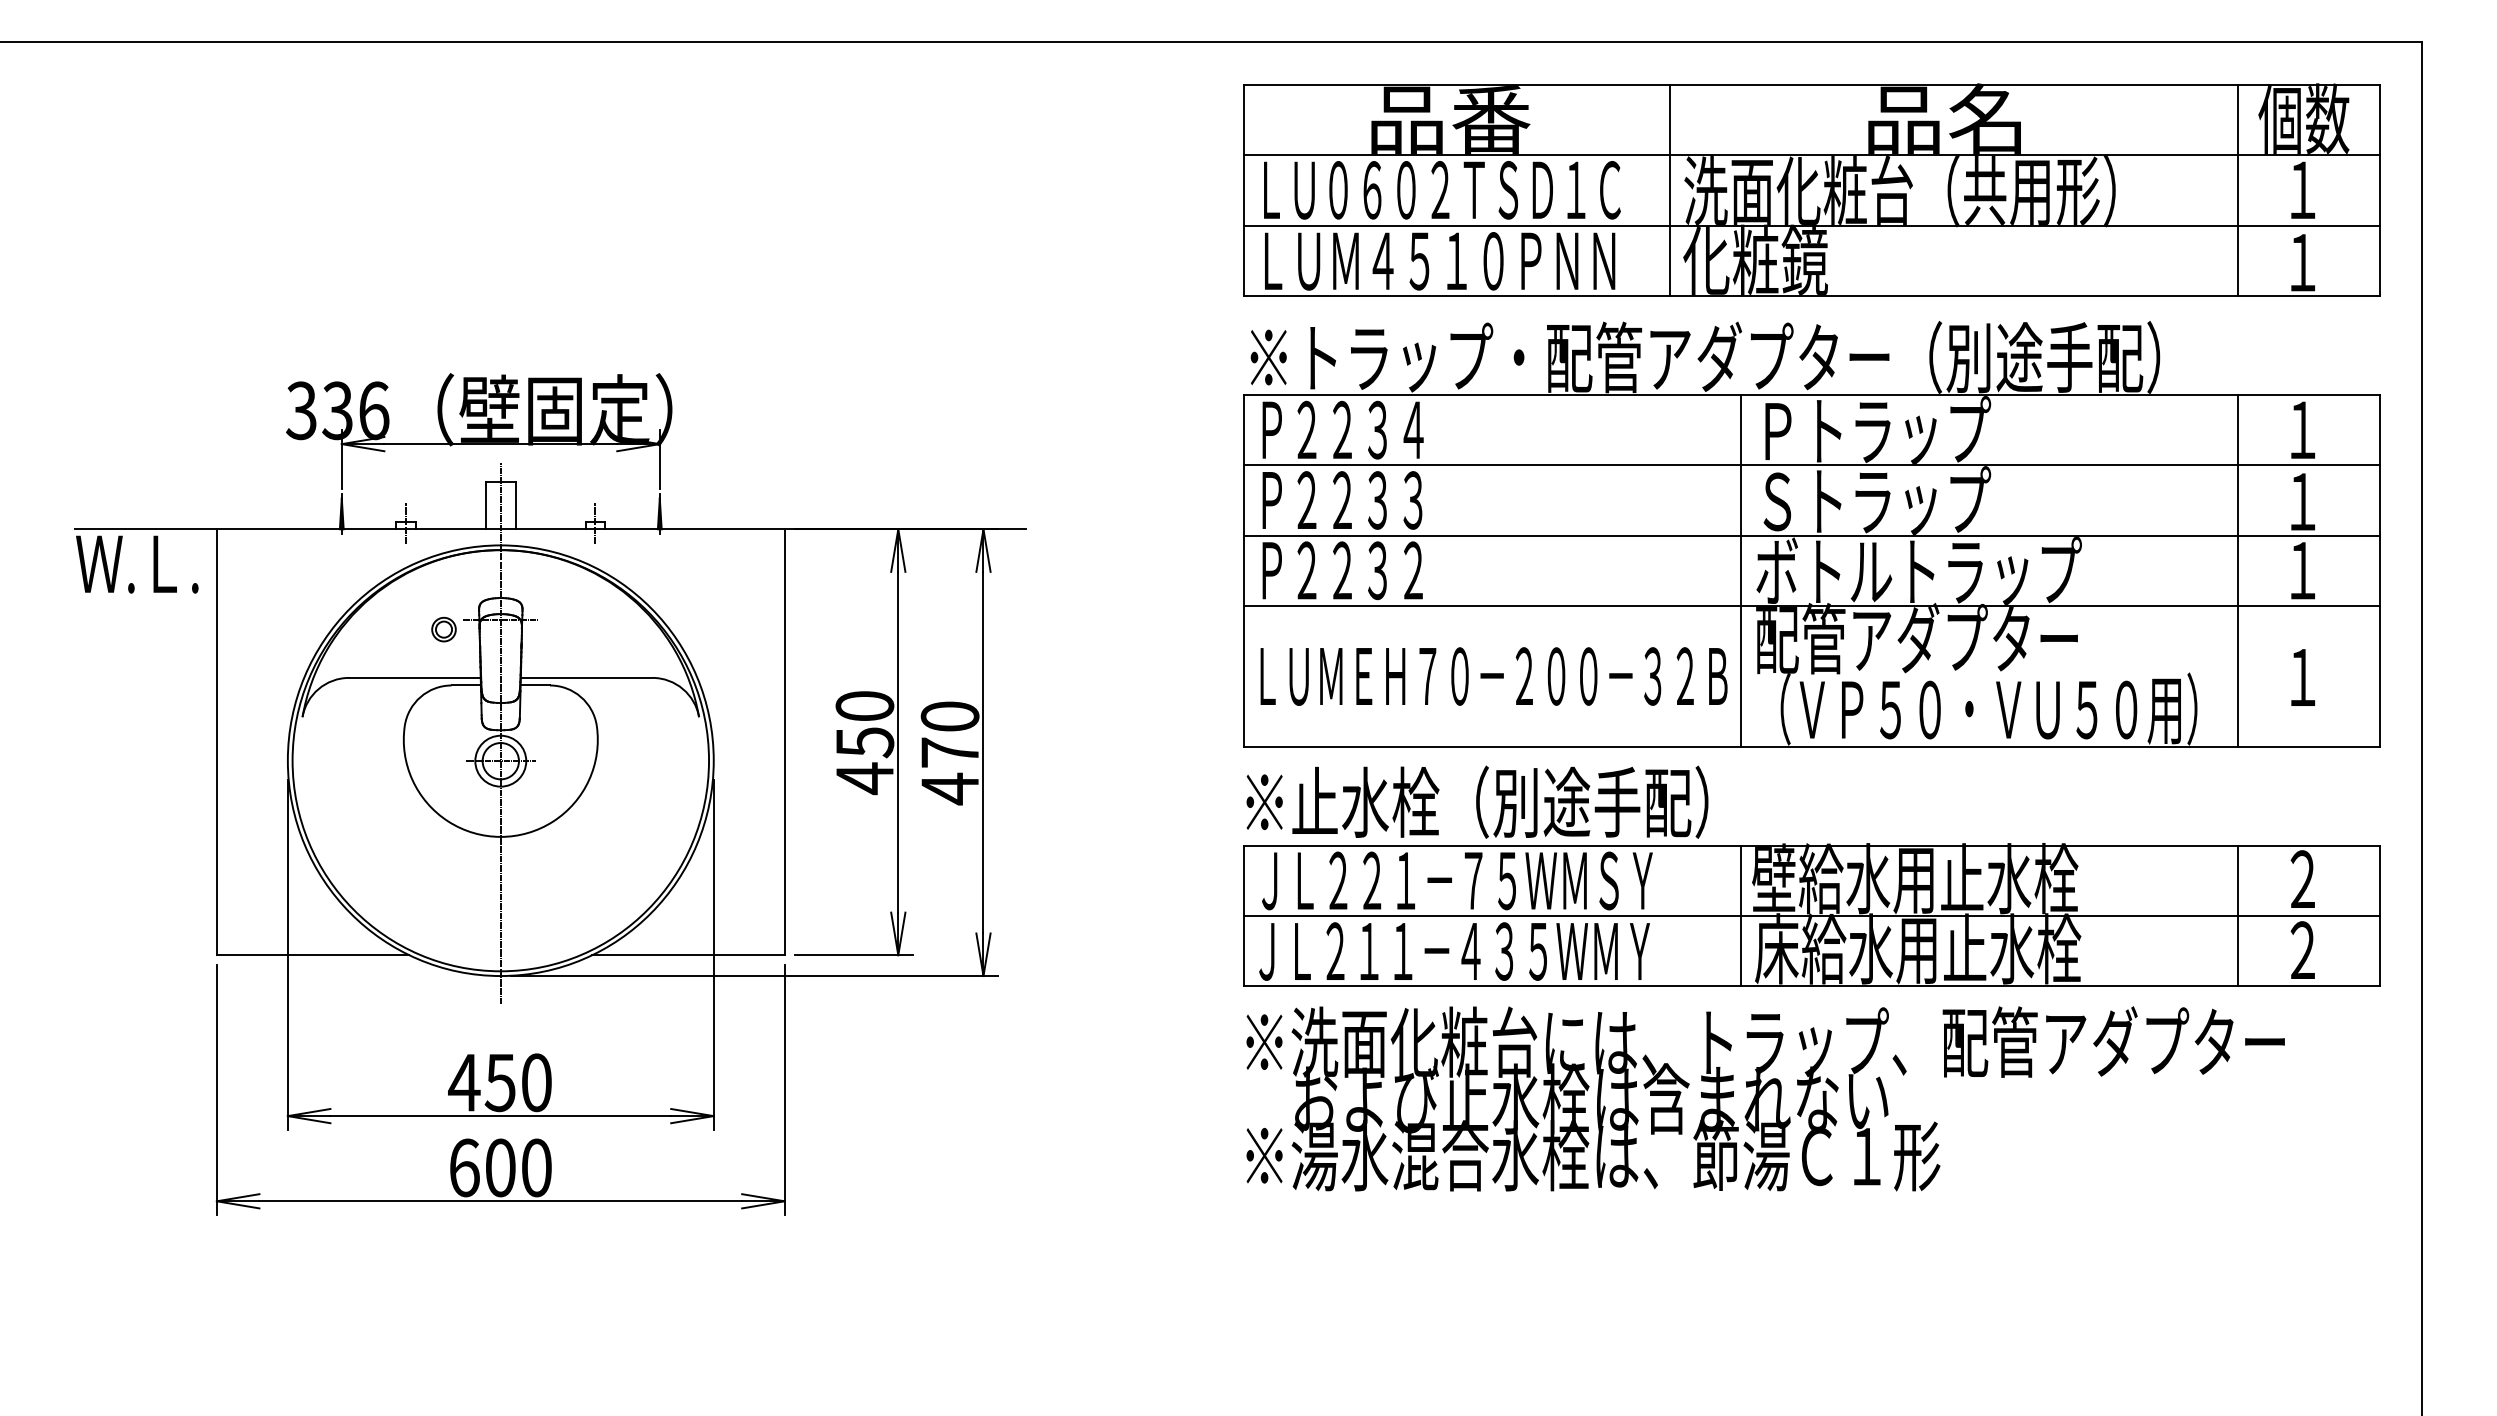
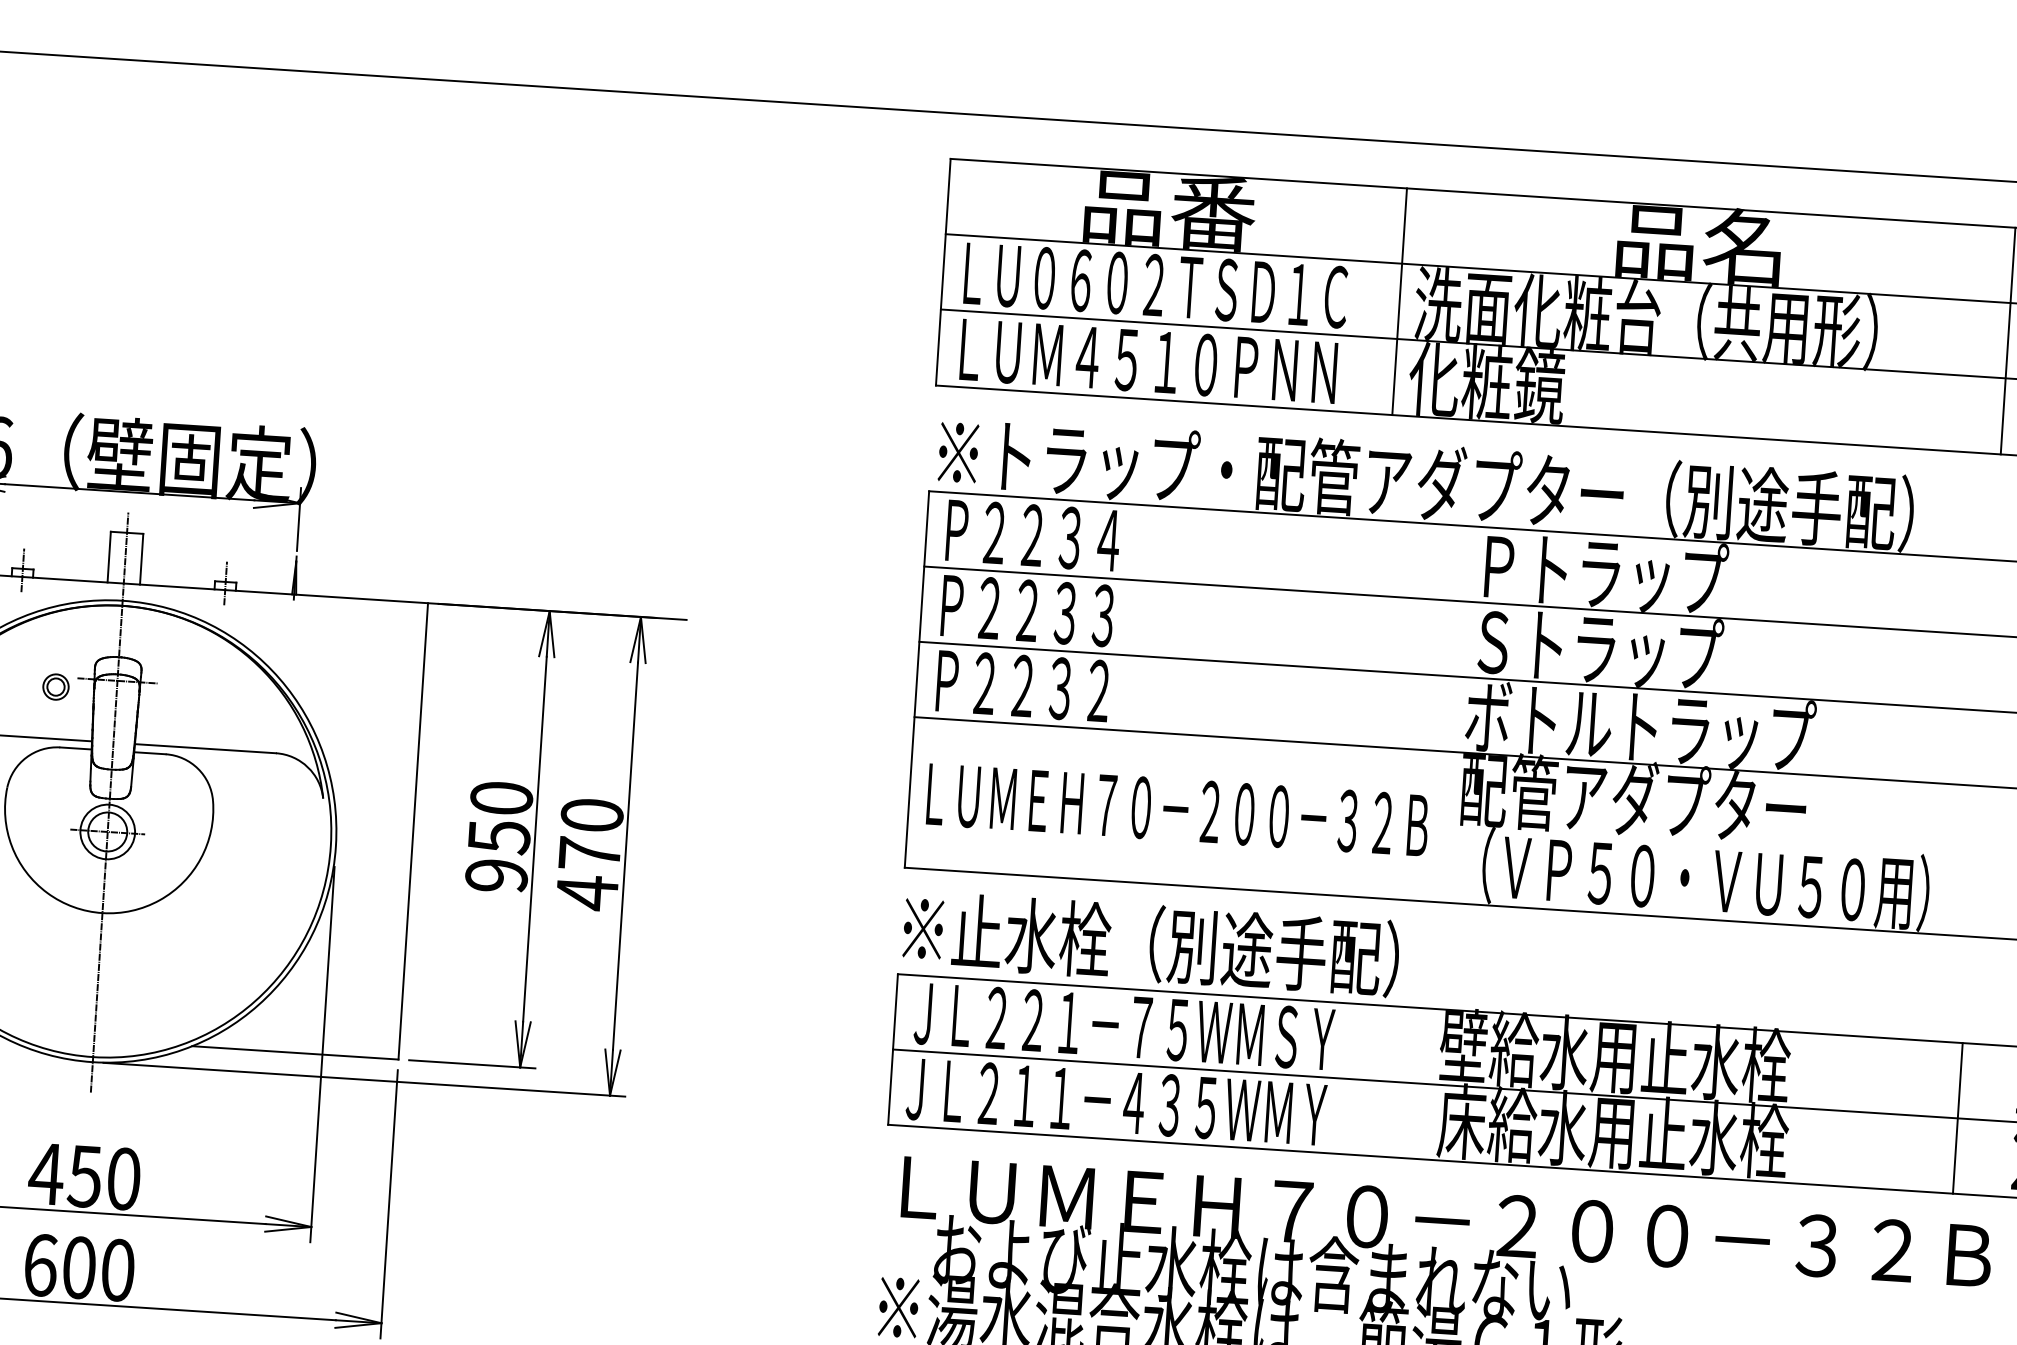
line: (1740, 570) -> (1449, 713), removed
line: (2237, 570) -> (1981, 747), removed
text: (864, 778) -> (496, 875), 450 -> 950
line: (1740, 915) -> (1425, 1083), removed
text: (1765, 1041) -> (1443, 1219), ※洗面化粧台には、トラップ、配管アダプター -> ＬＵＭＥＨ７０－２００－３２Ｂ

